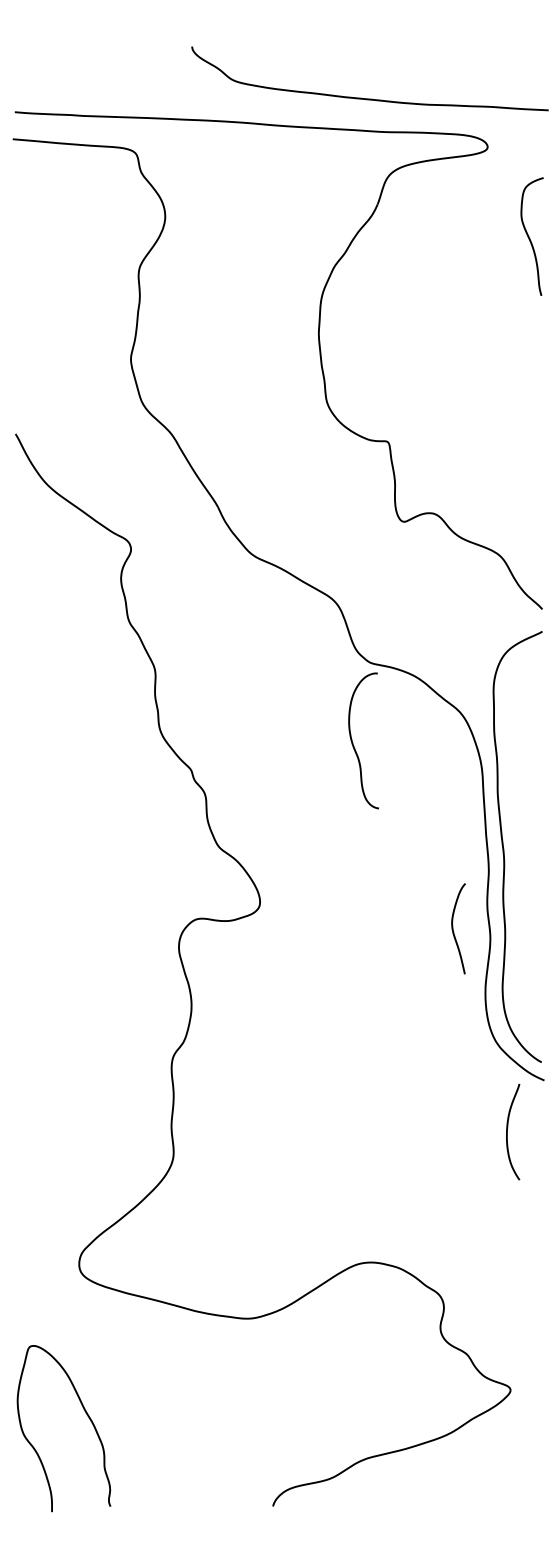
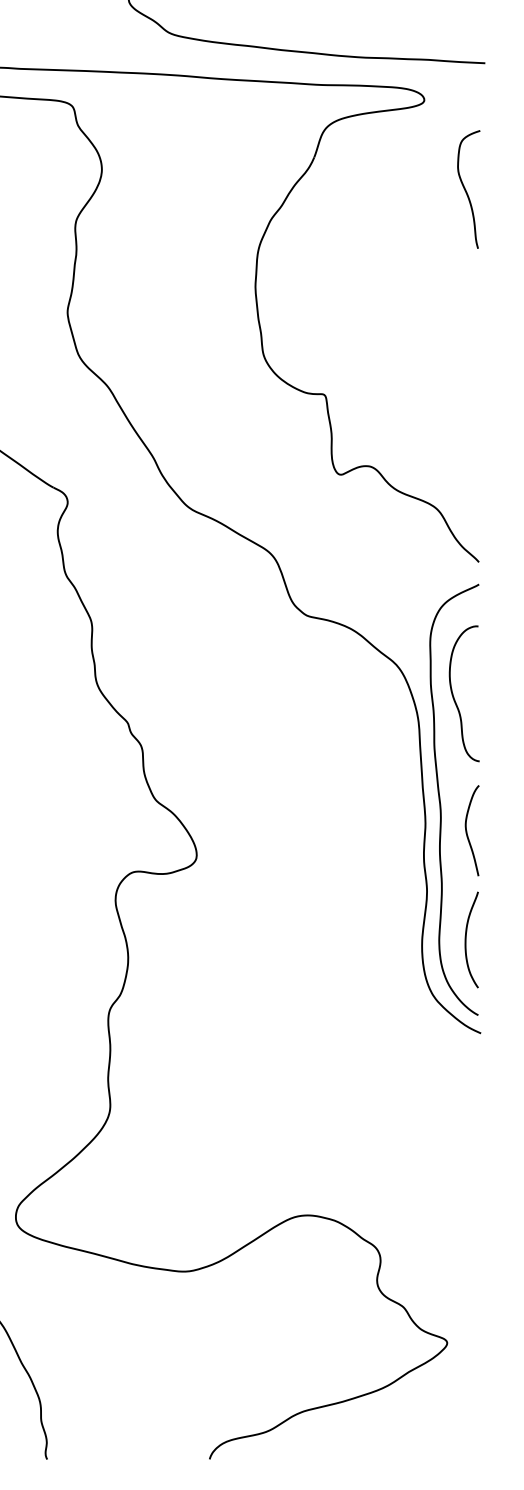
curve: (353, 742) -> (454, 695), moved
curve: (453, 928) -> (467, 830), moved
curve: (507, 1131) -> (466, 939), moved

